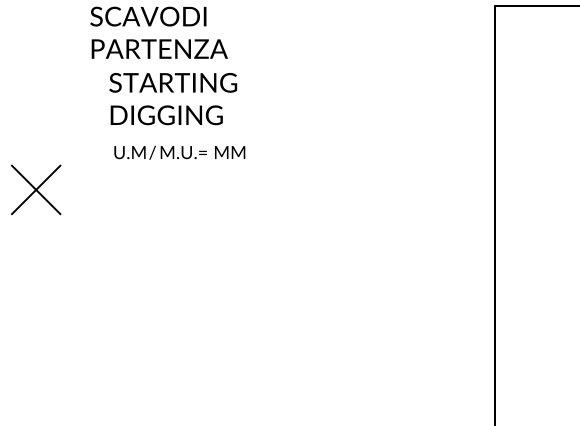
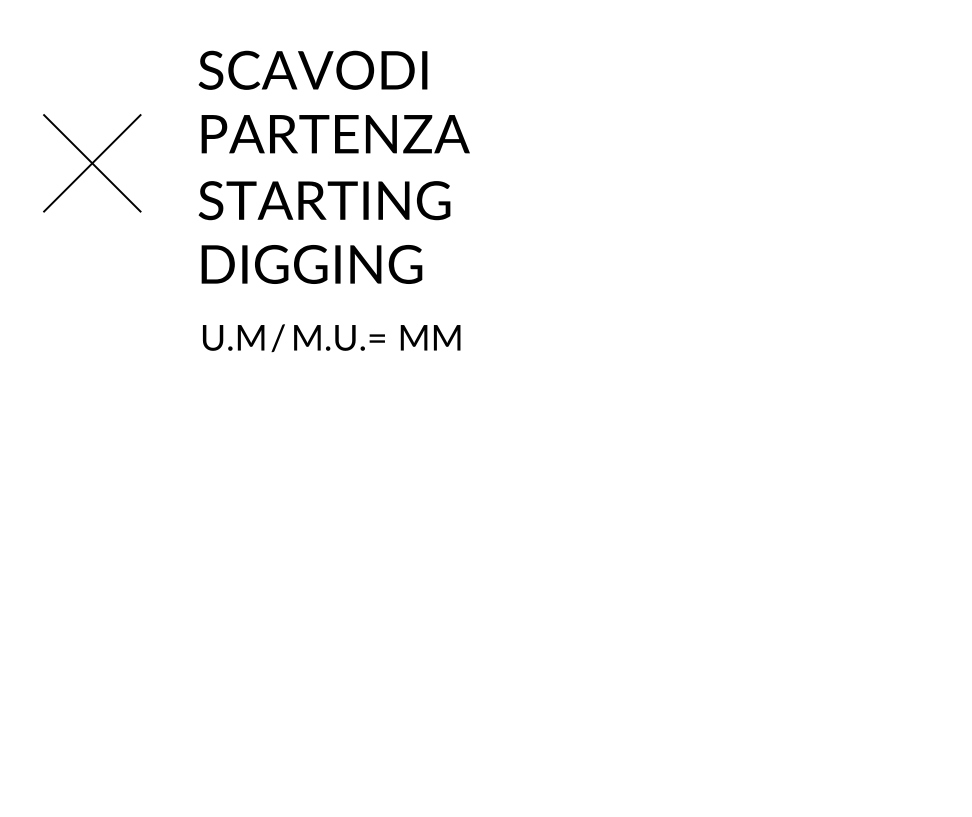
text: (173, 99) -> (325, 233), moved
text: (179, 152) -> (331, 337), moved
part: (35, 189) -> (91, 162), moved

